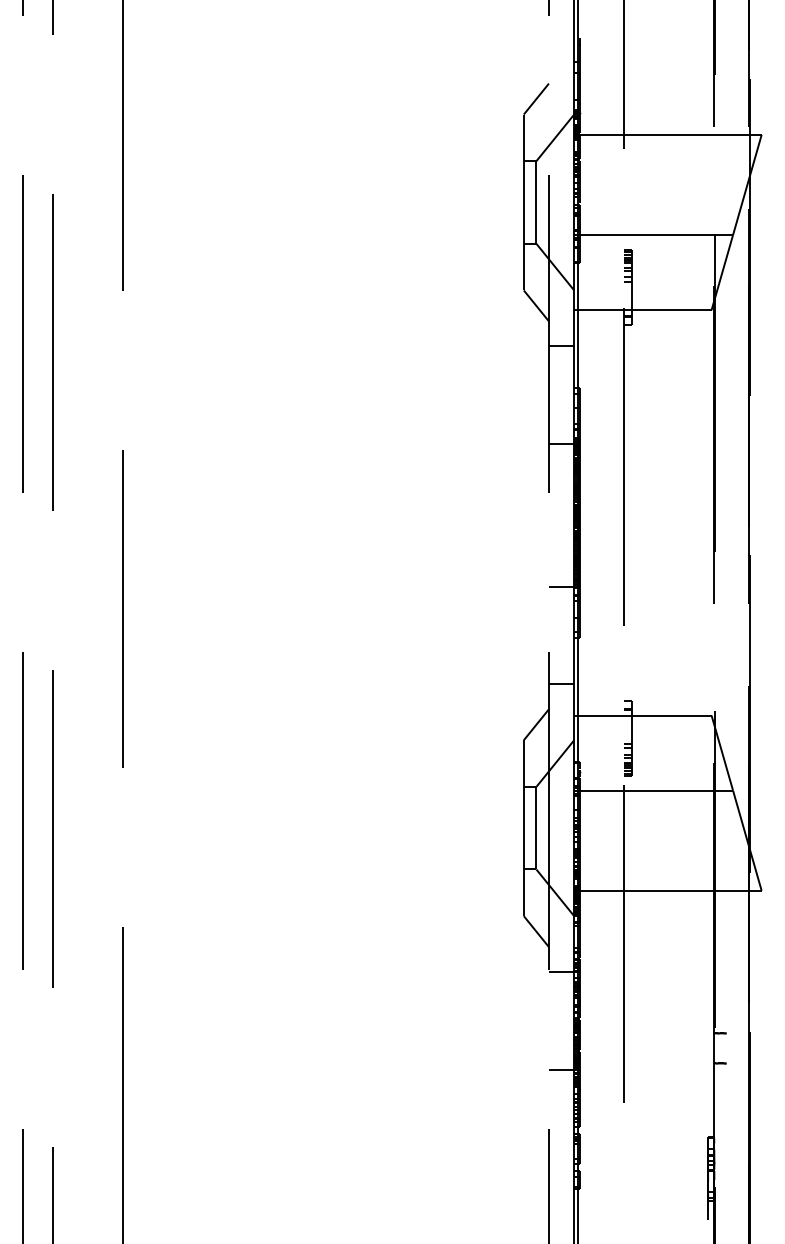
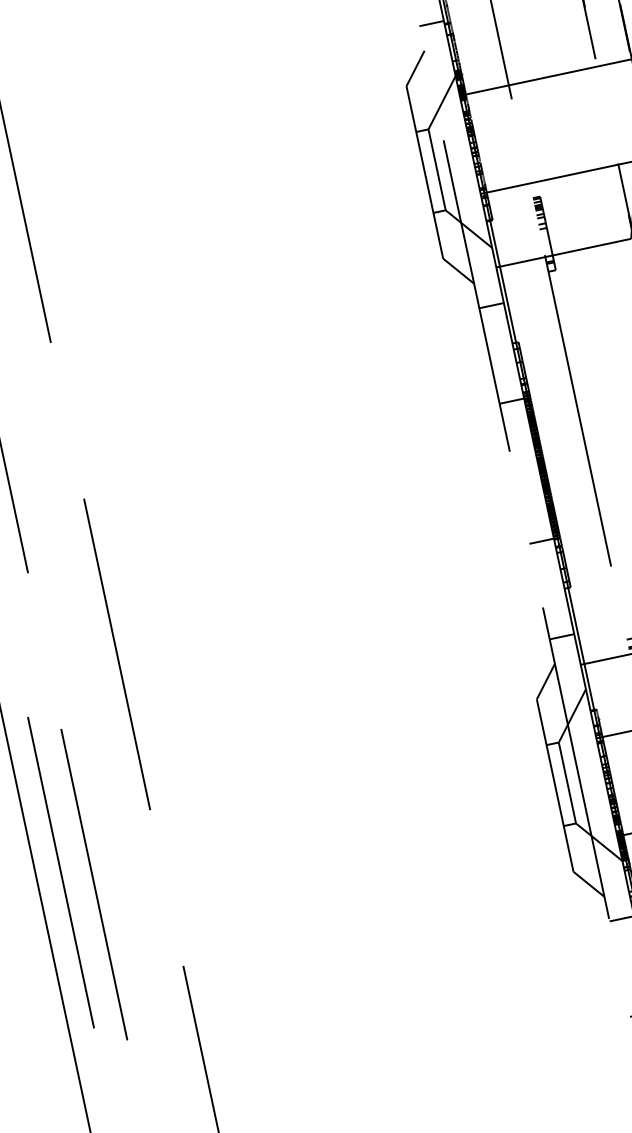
line: (560, 58) -> (430, 23), added

